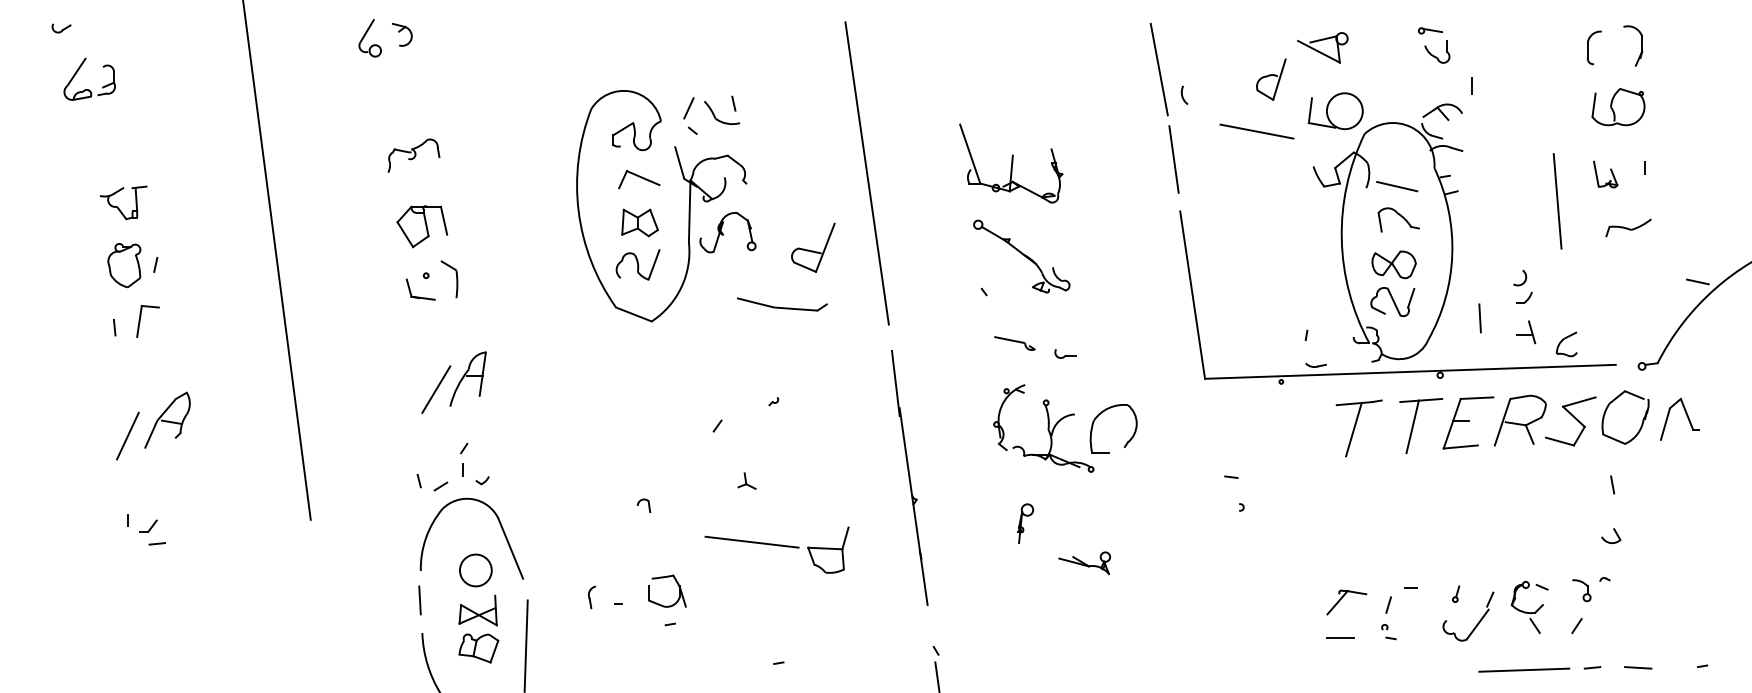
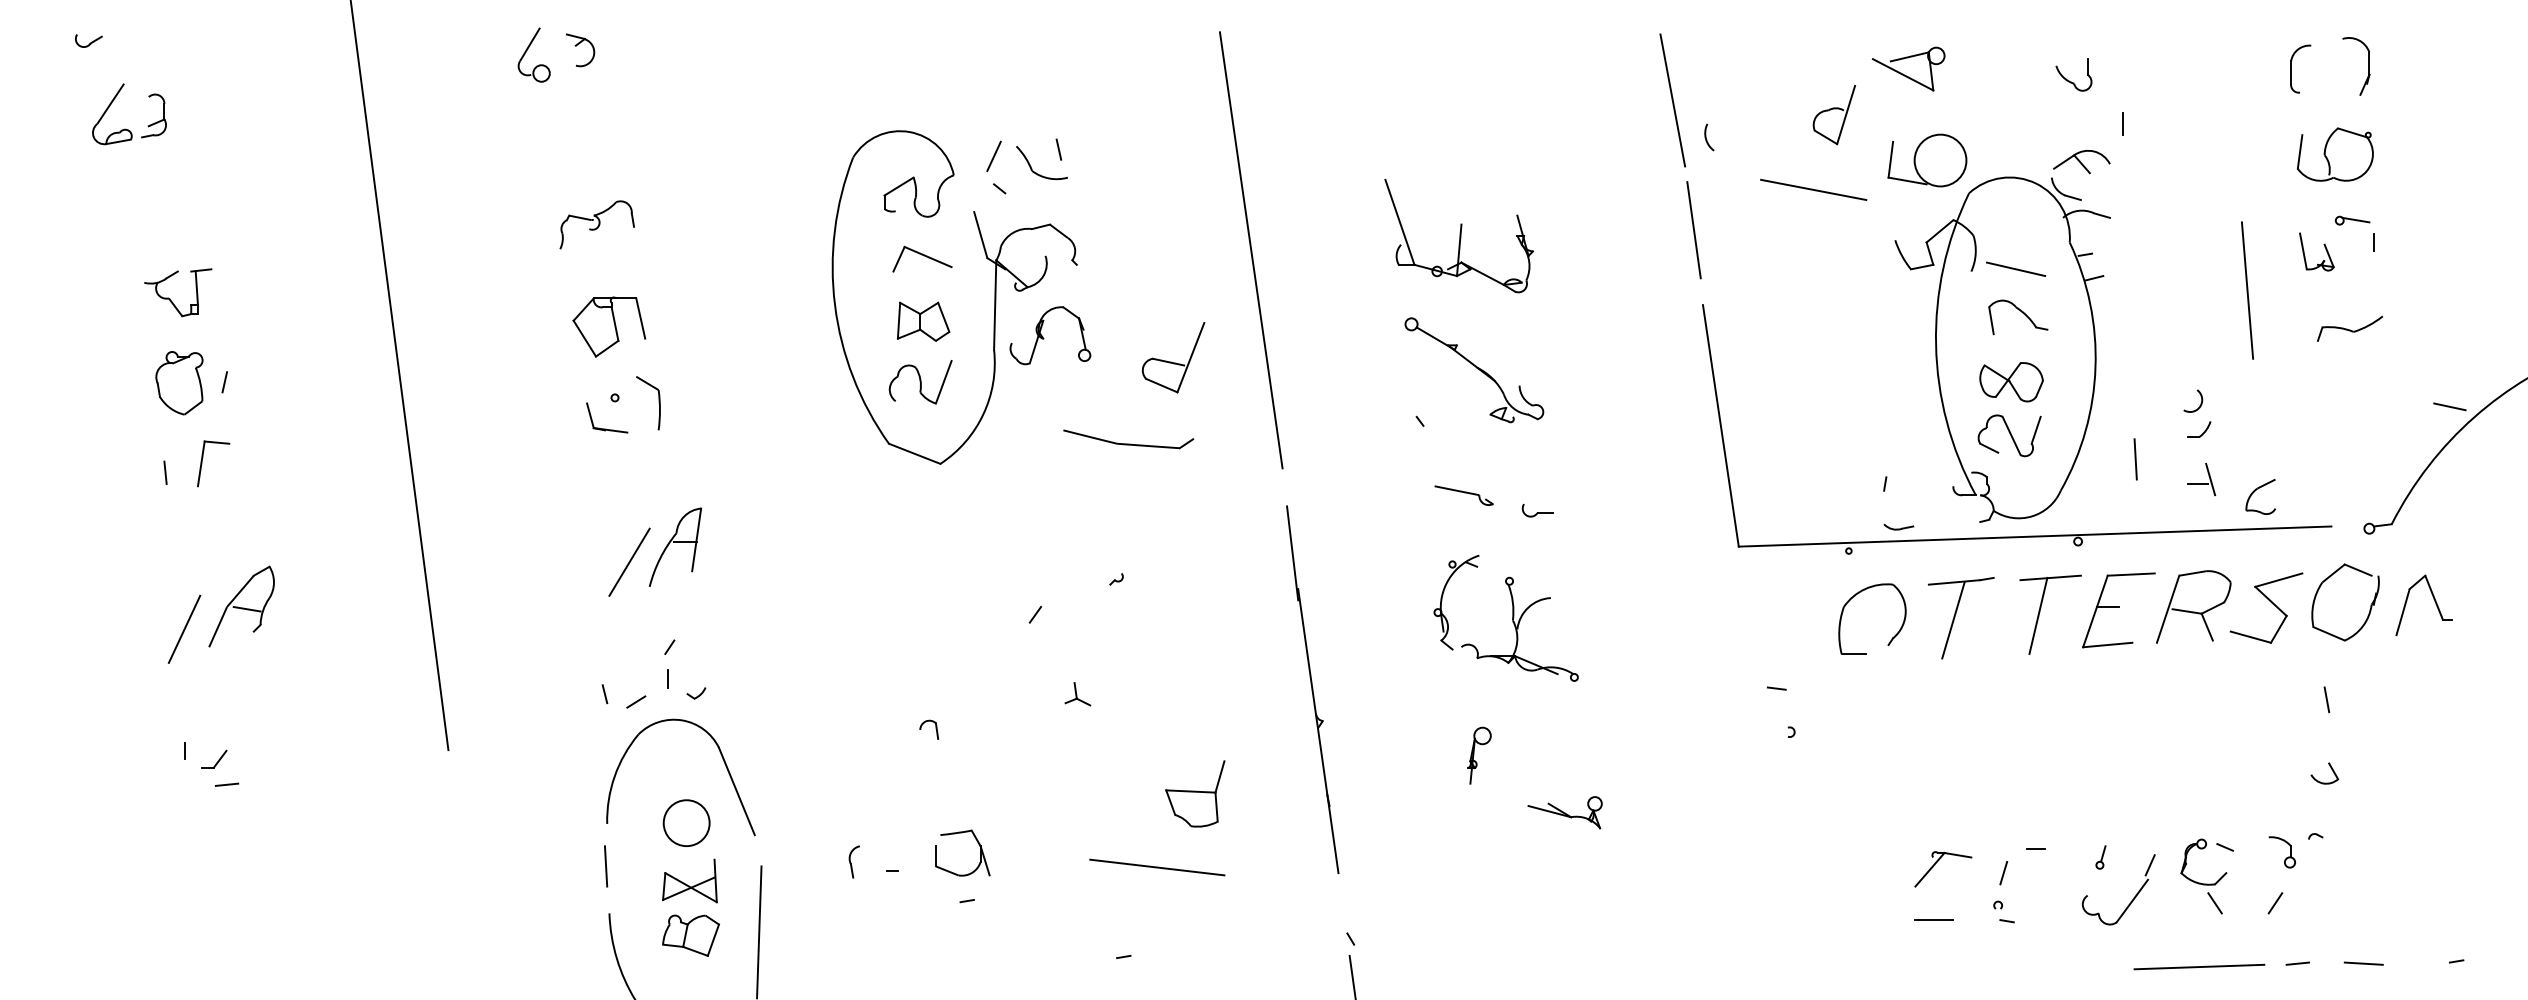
part: (1430, 30) -> (2352, 220), moved
part: (1102, 413) -> (1856, 596), moved
line: (751, 541) -> (1156, 866), moved

